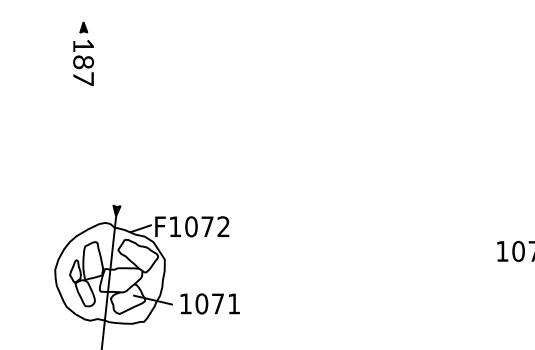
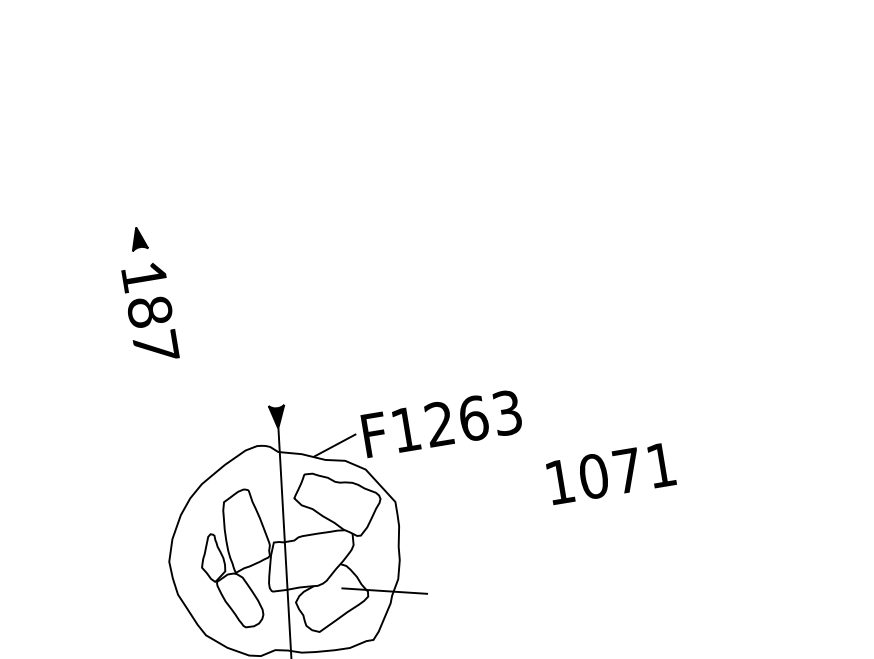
part: (83, 53) -> (146, 293), moved
text: (207, 226) -> (473, 417), F1072 -> F1263
text: (209, 303) -> (609, 472), moved

